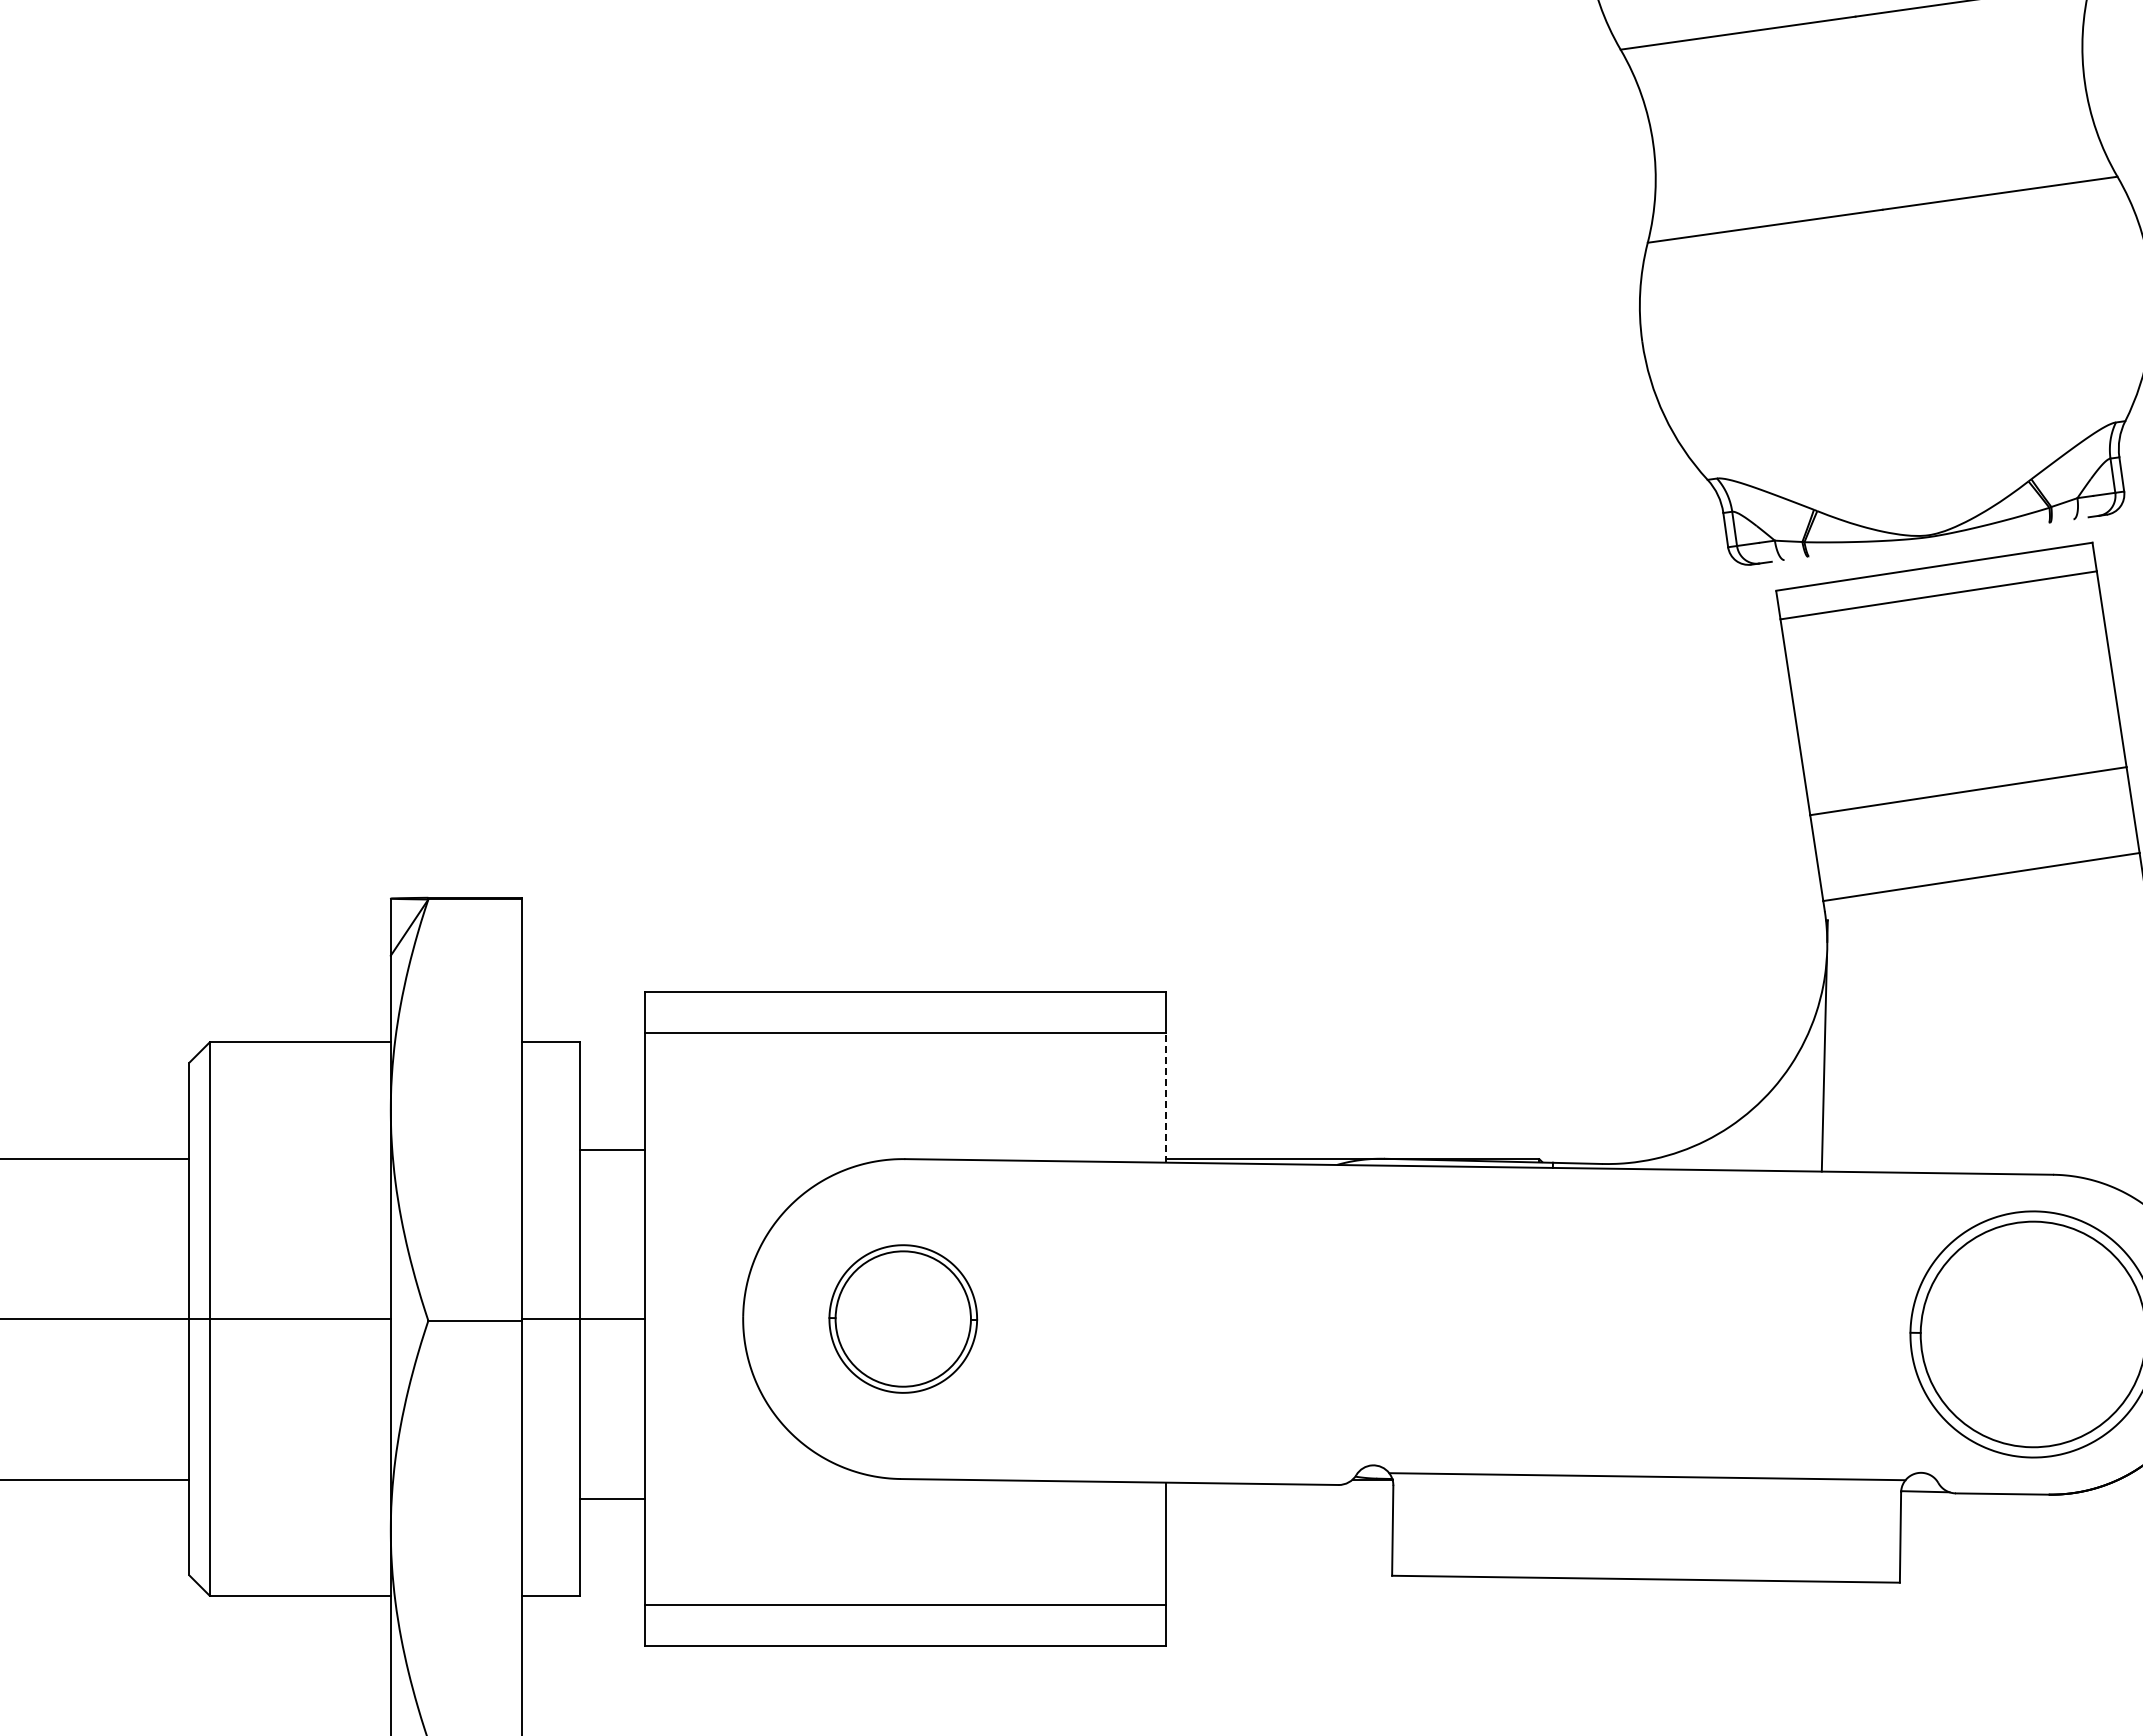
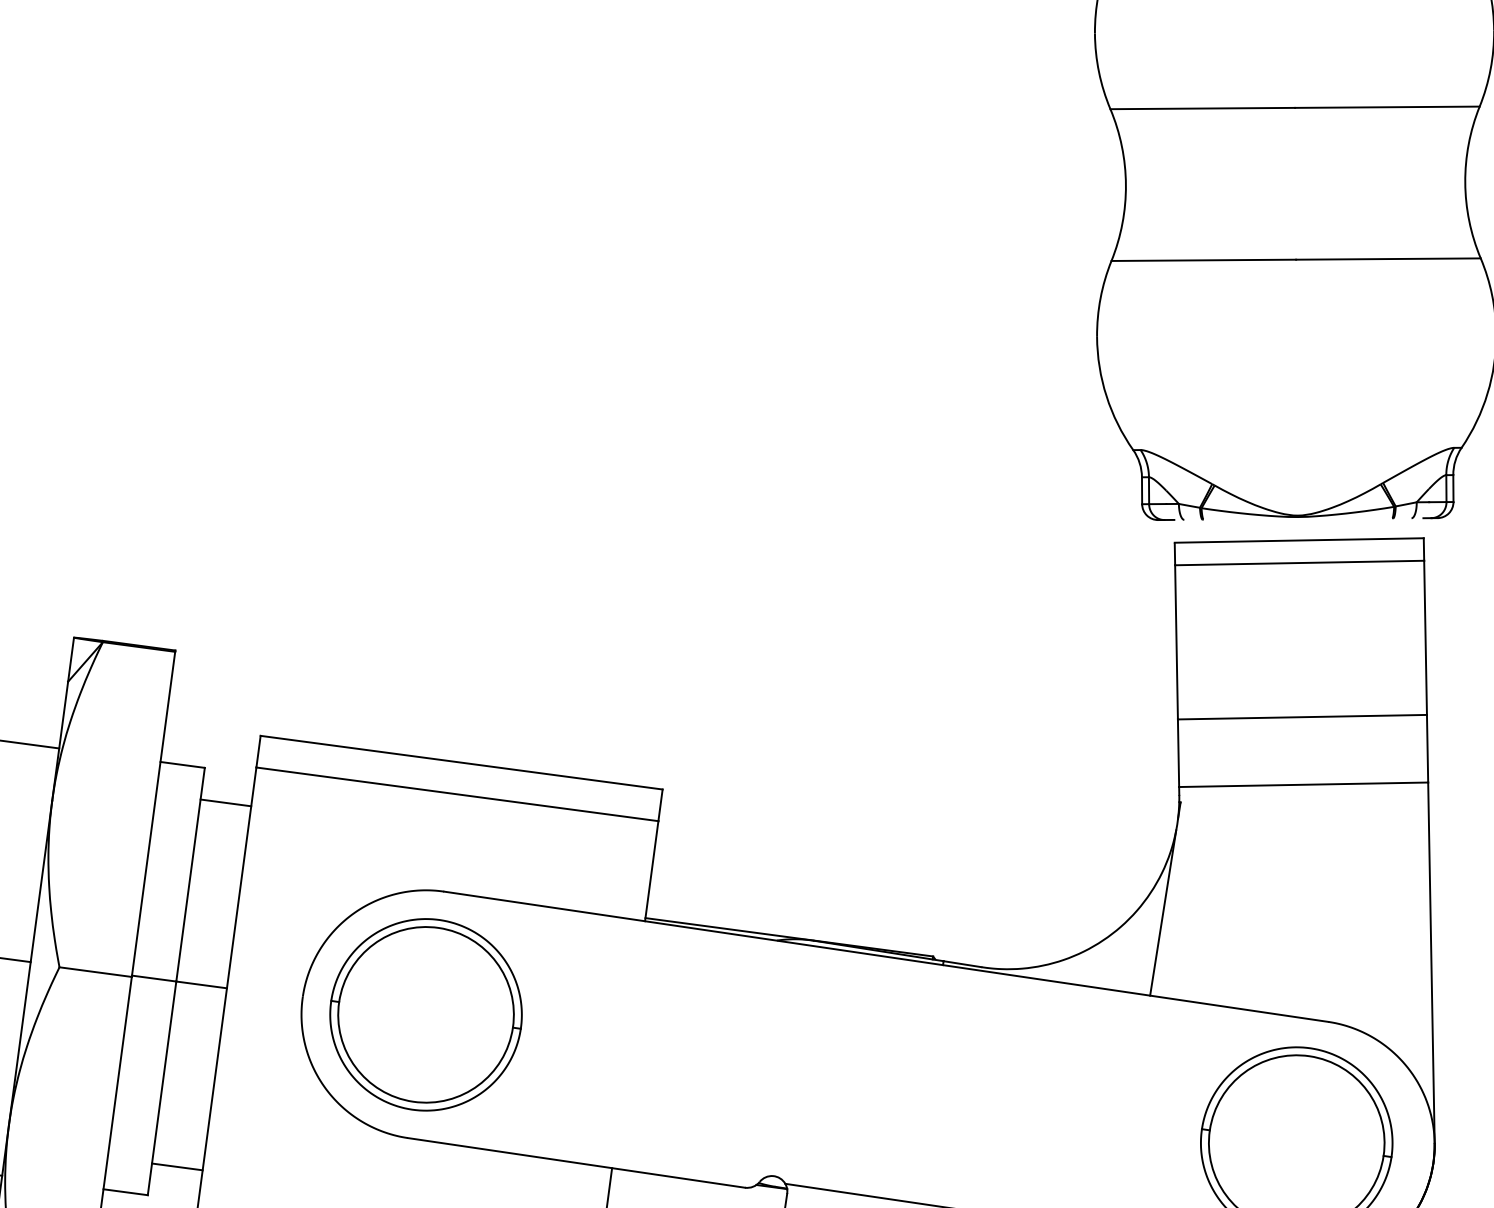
line: (1166, 1097) -> (652, 870), dashed -> solid
line: (612, 1150) -> (226, 803), moved
part: (903, 1318) -> (426, 1014), size x1.67
line: (612, 1498) -> (177, 1166), moved

